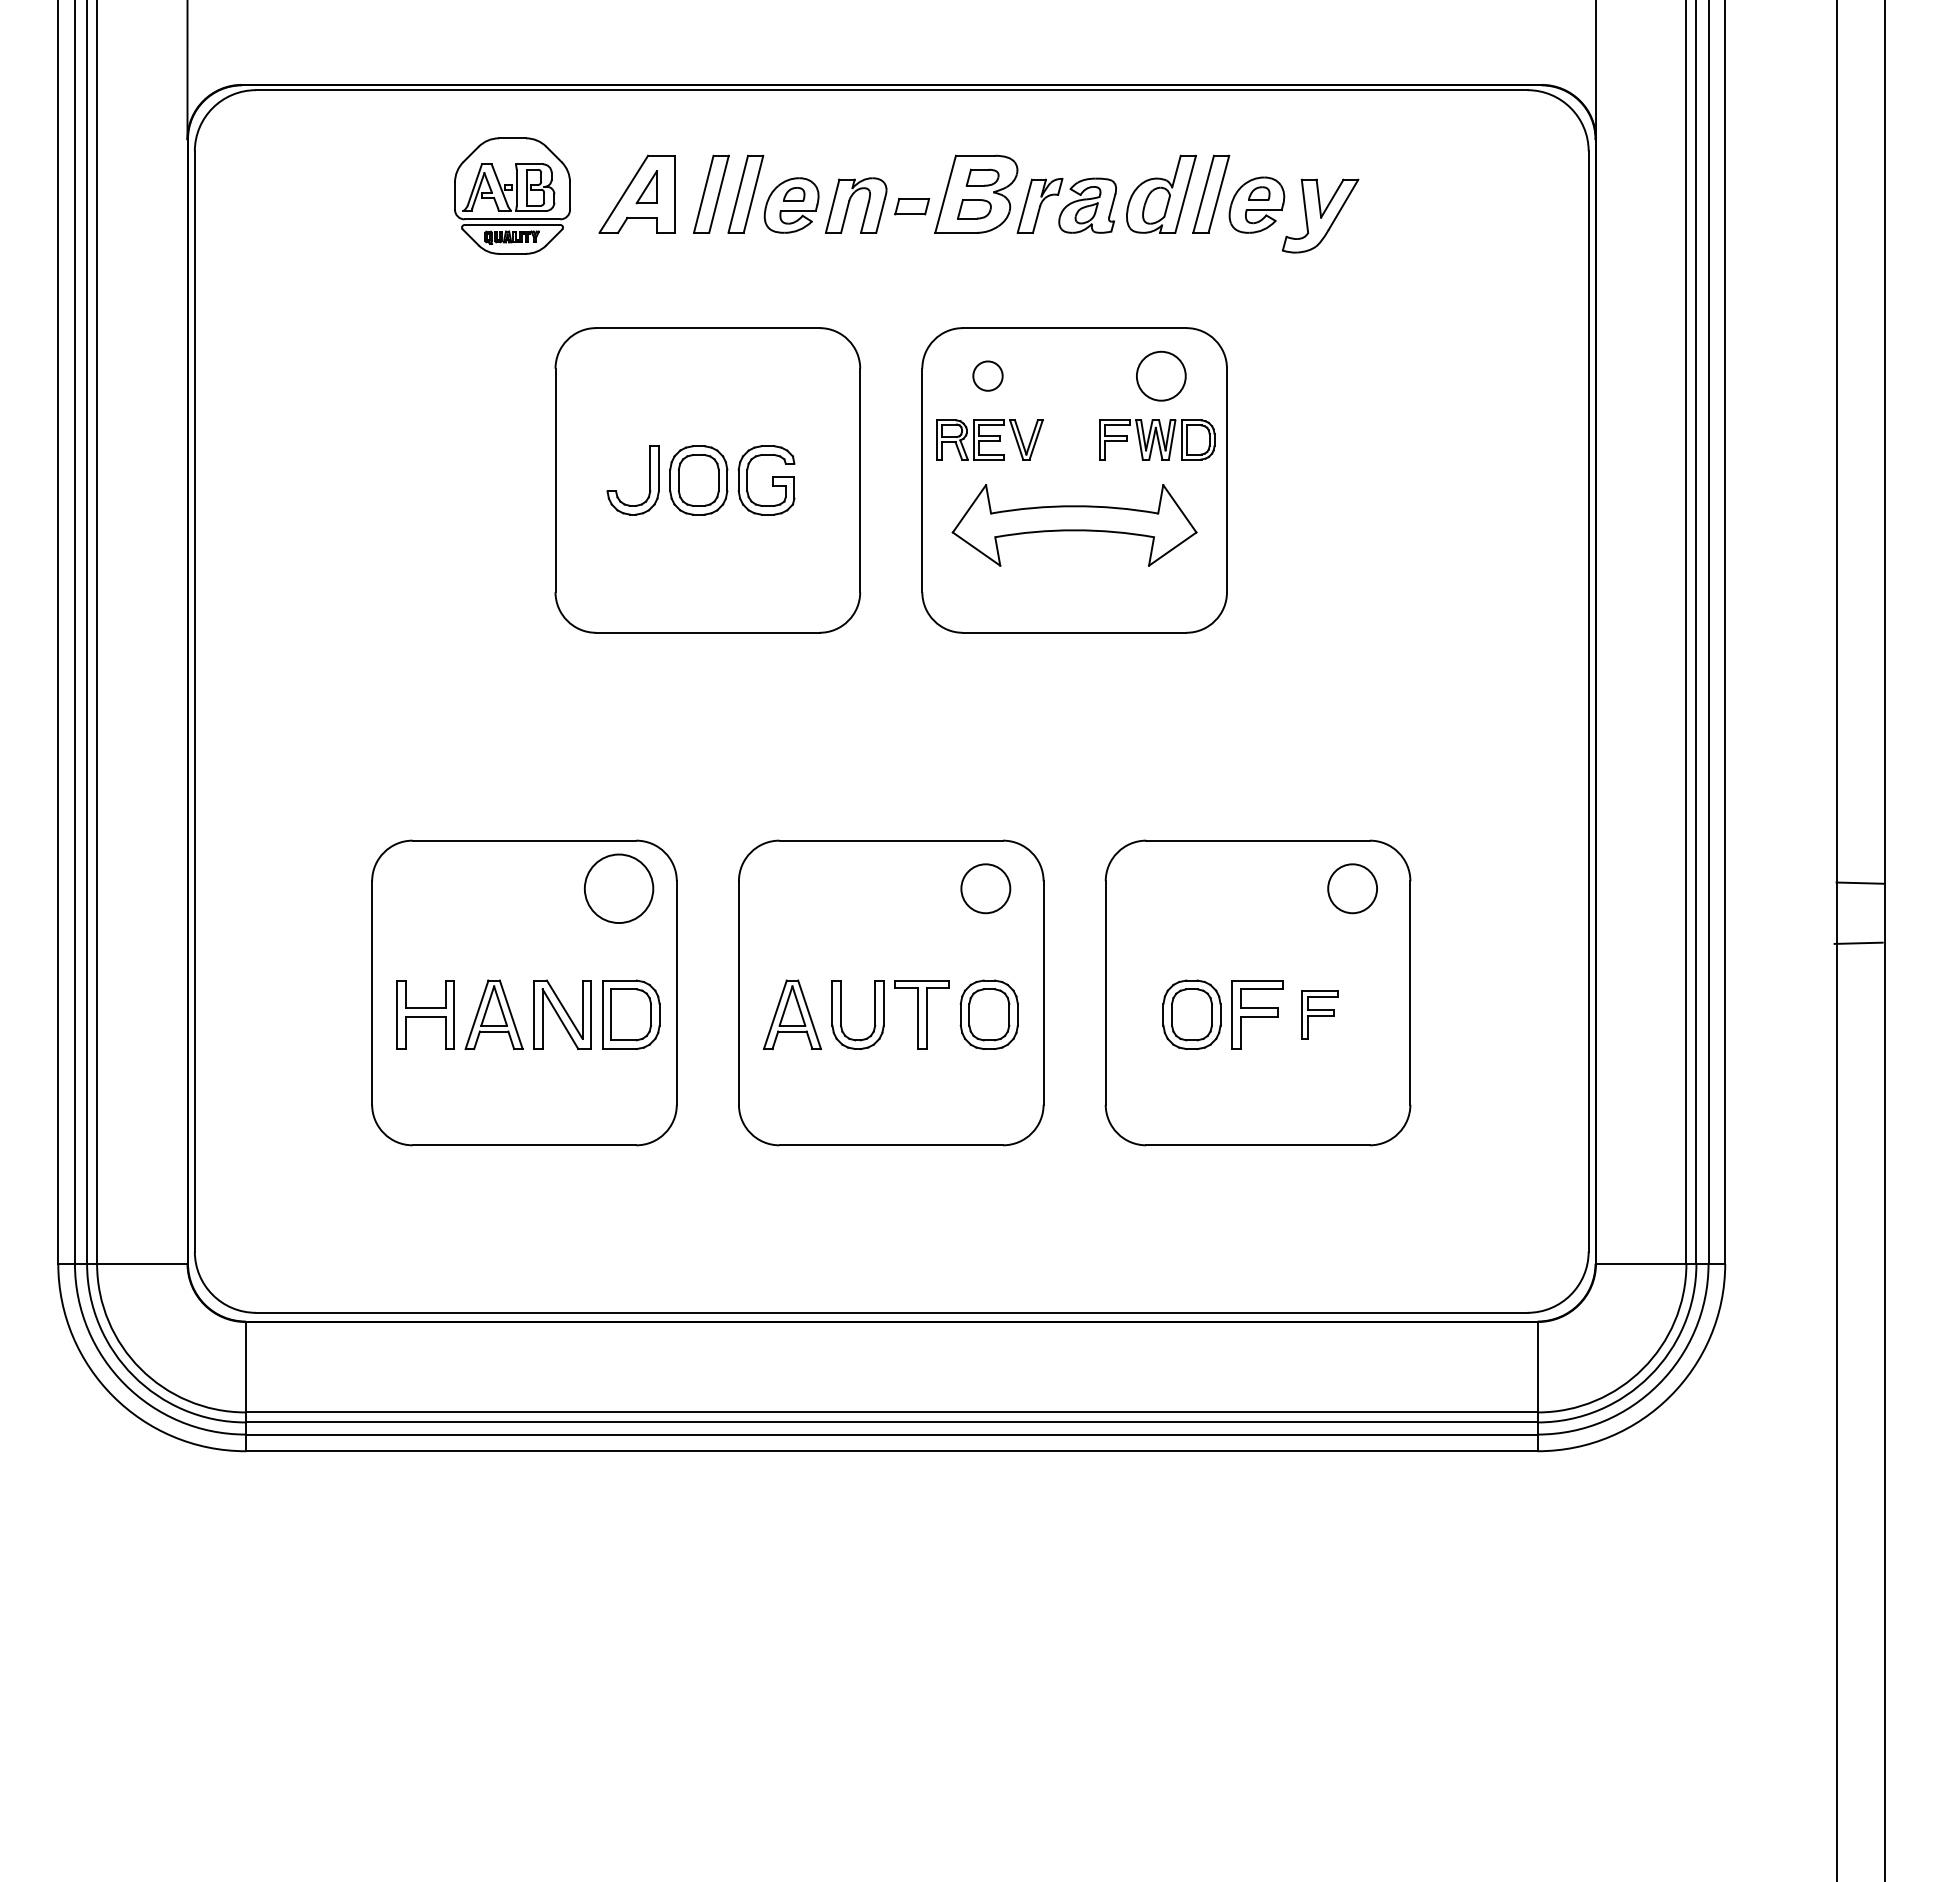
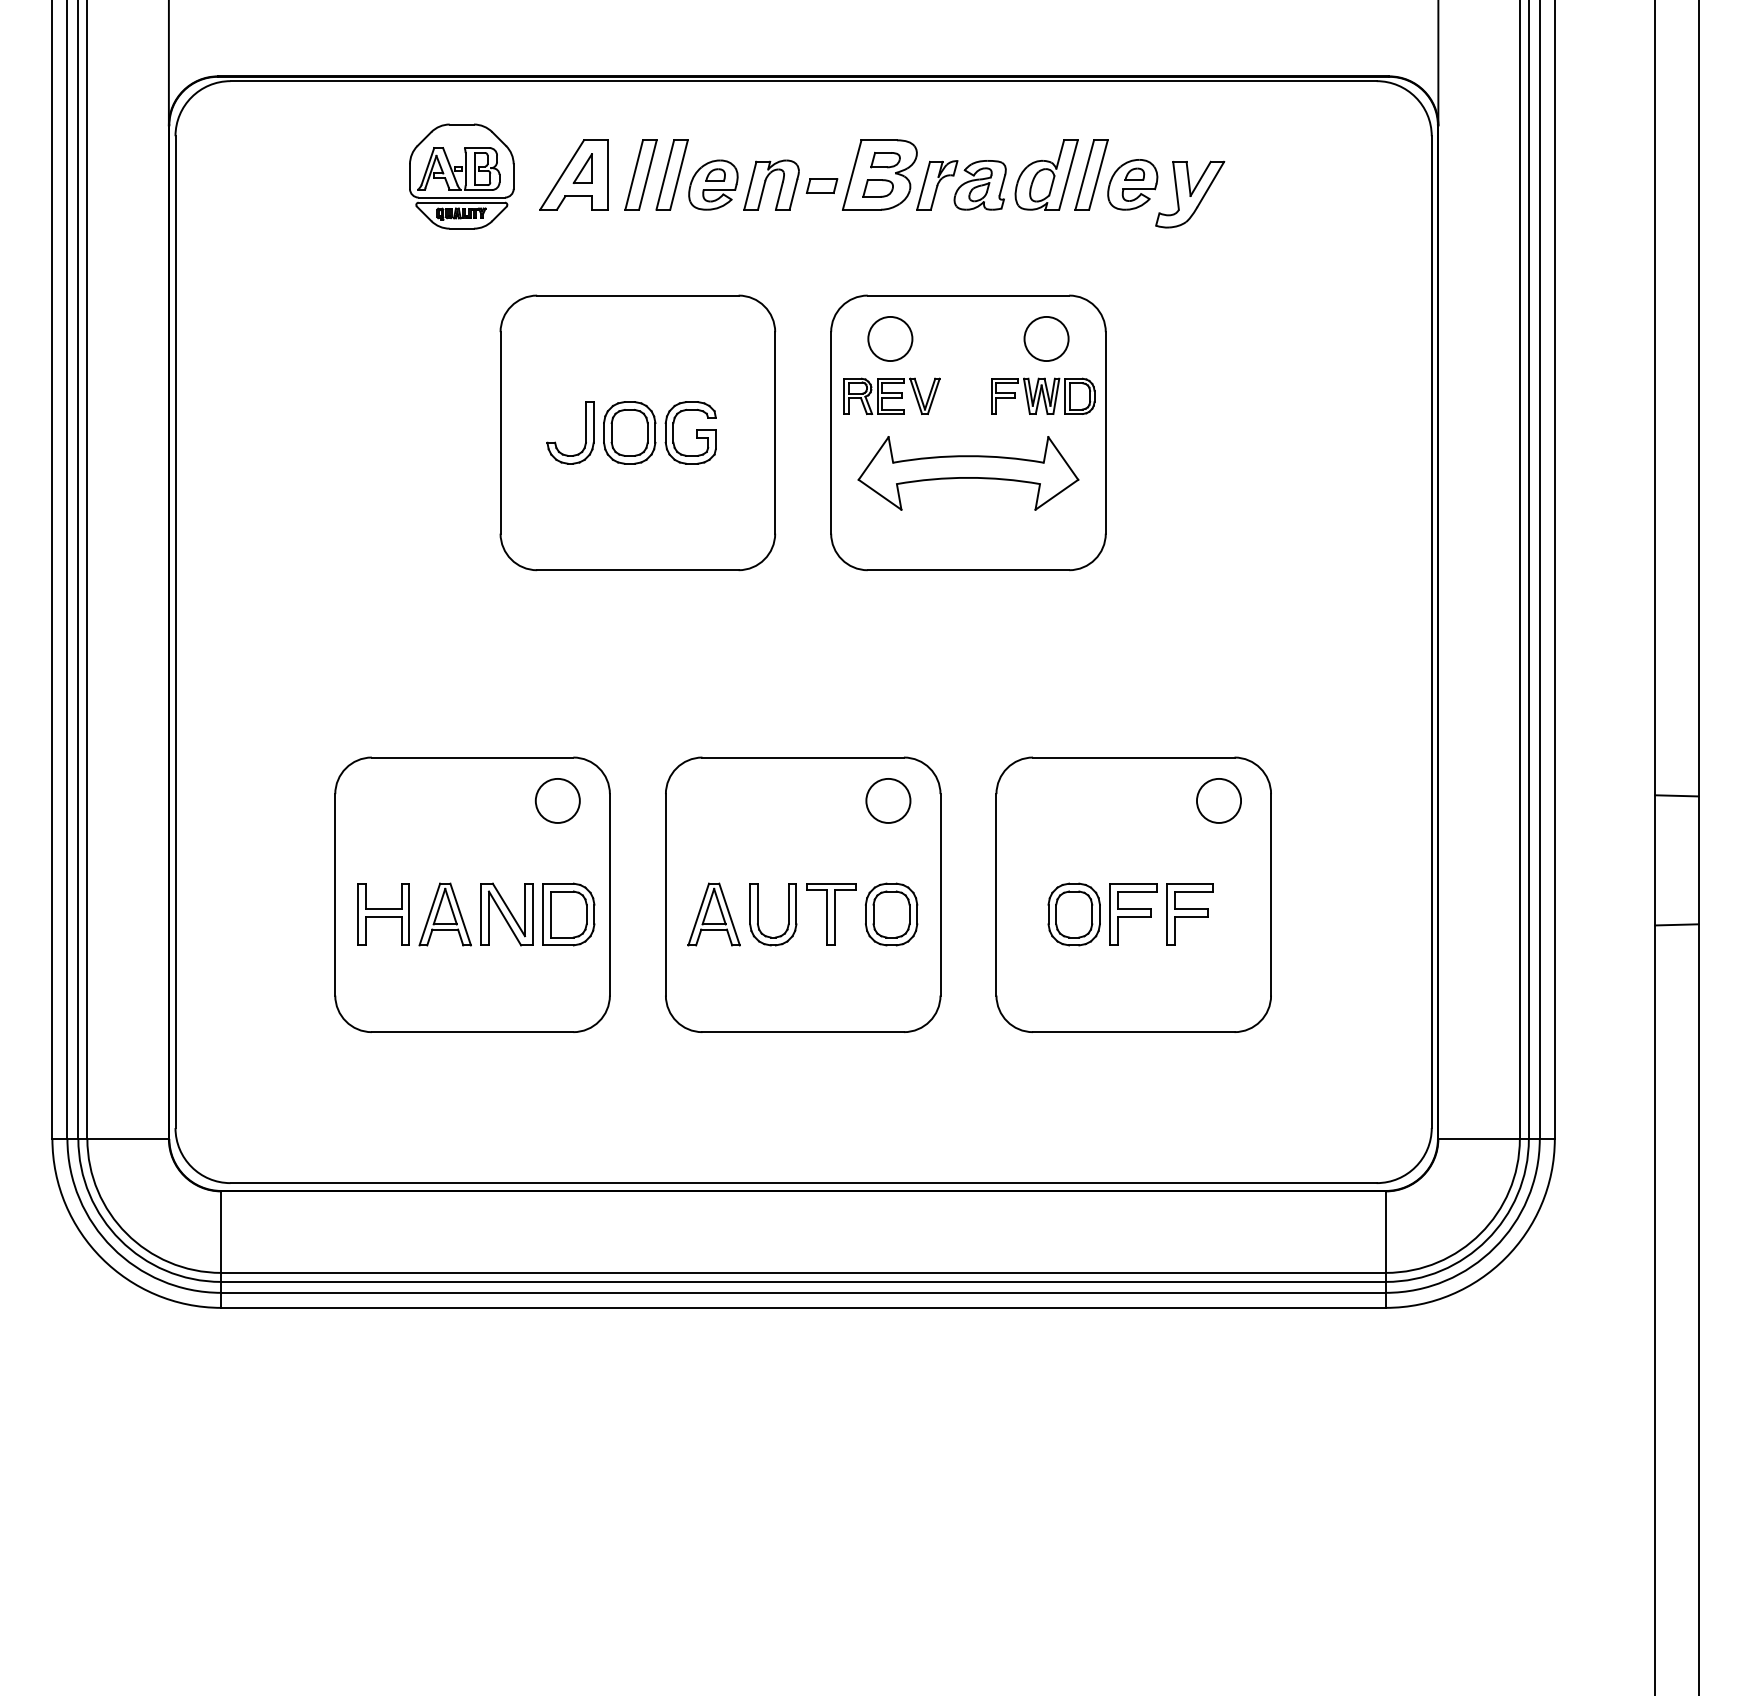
circle: (987, 375) -> (889, 338), size x1.67
circle: (618, 888) -> (557, 800), size x0.71
line: (1858, 942) -> (1676, 924), moved
part: (1320, 1014) -> (1190, 914), size x1.43

